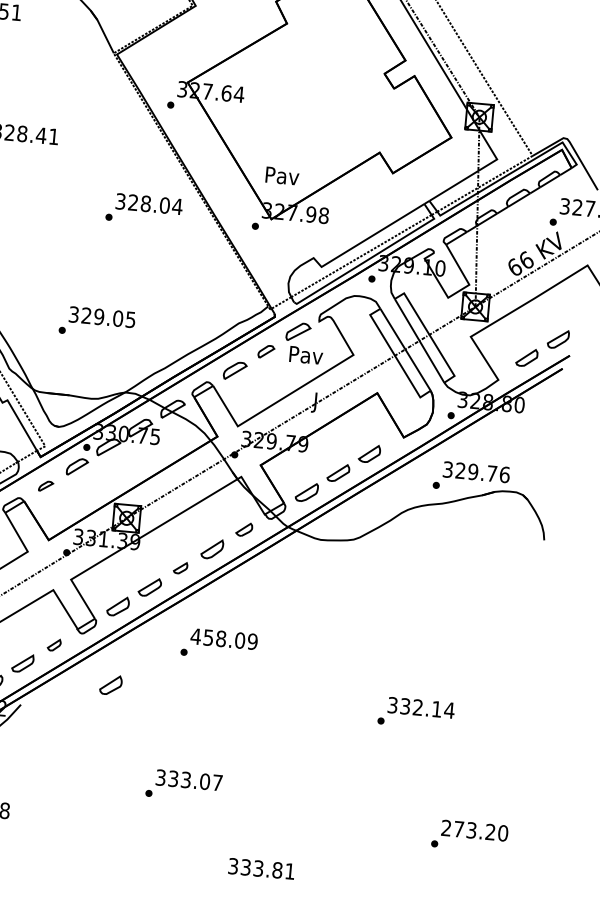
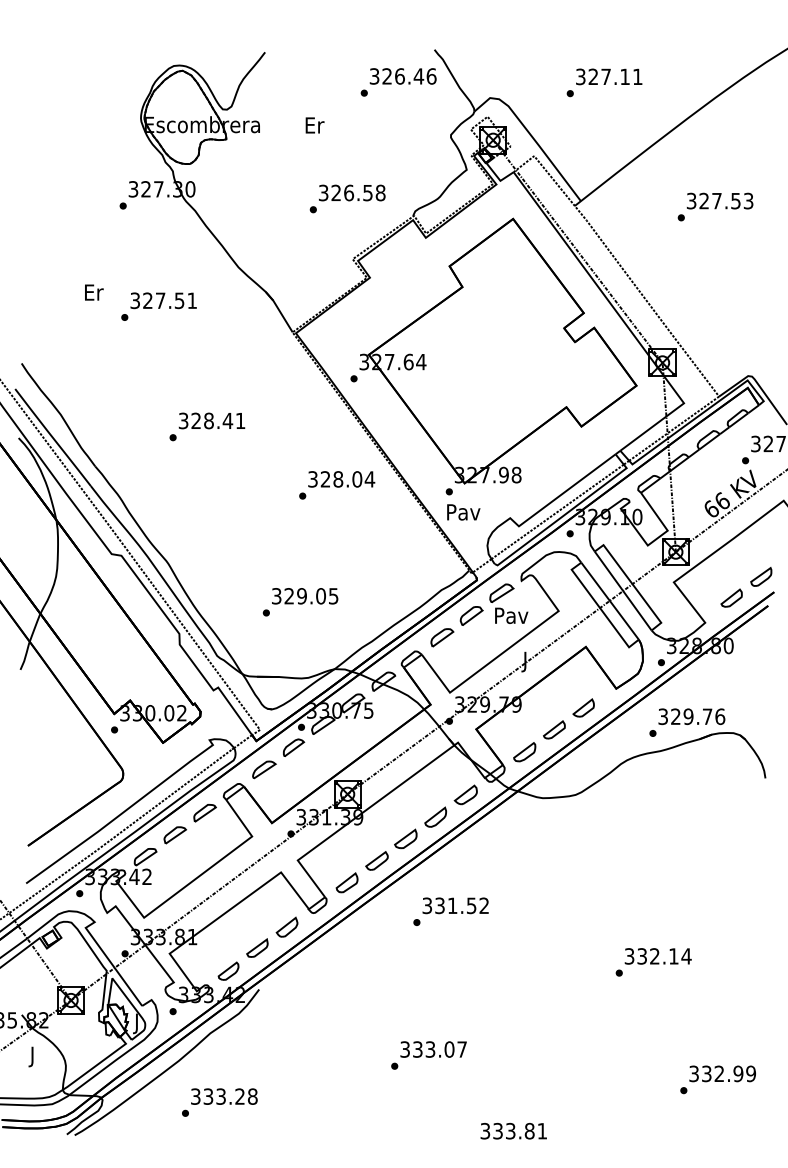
text: (282, 176) -> (463, 512), moved
part: (266, 351) -> (471, 615), size x1.43
part: (46, 486) -> (264, 769), size x1.67
part: (244, 529) -> (465, 794), size x1.43
part: (180, 567) -> (405, 838), size x1.67
text: (224, 638) -> (455, 905), 458.09 -> 331.52
part: (53, 644) -> (286, 926), size x1.67
part: (110, 684) -> (346, 961), removed
text: (474, 830) -> (722, 1073), 273.20 -> 332.99

